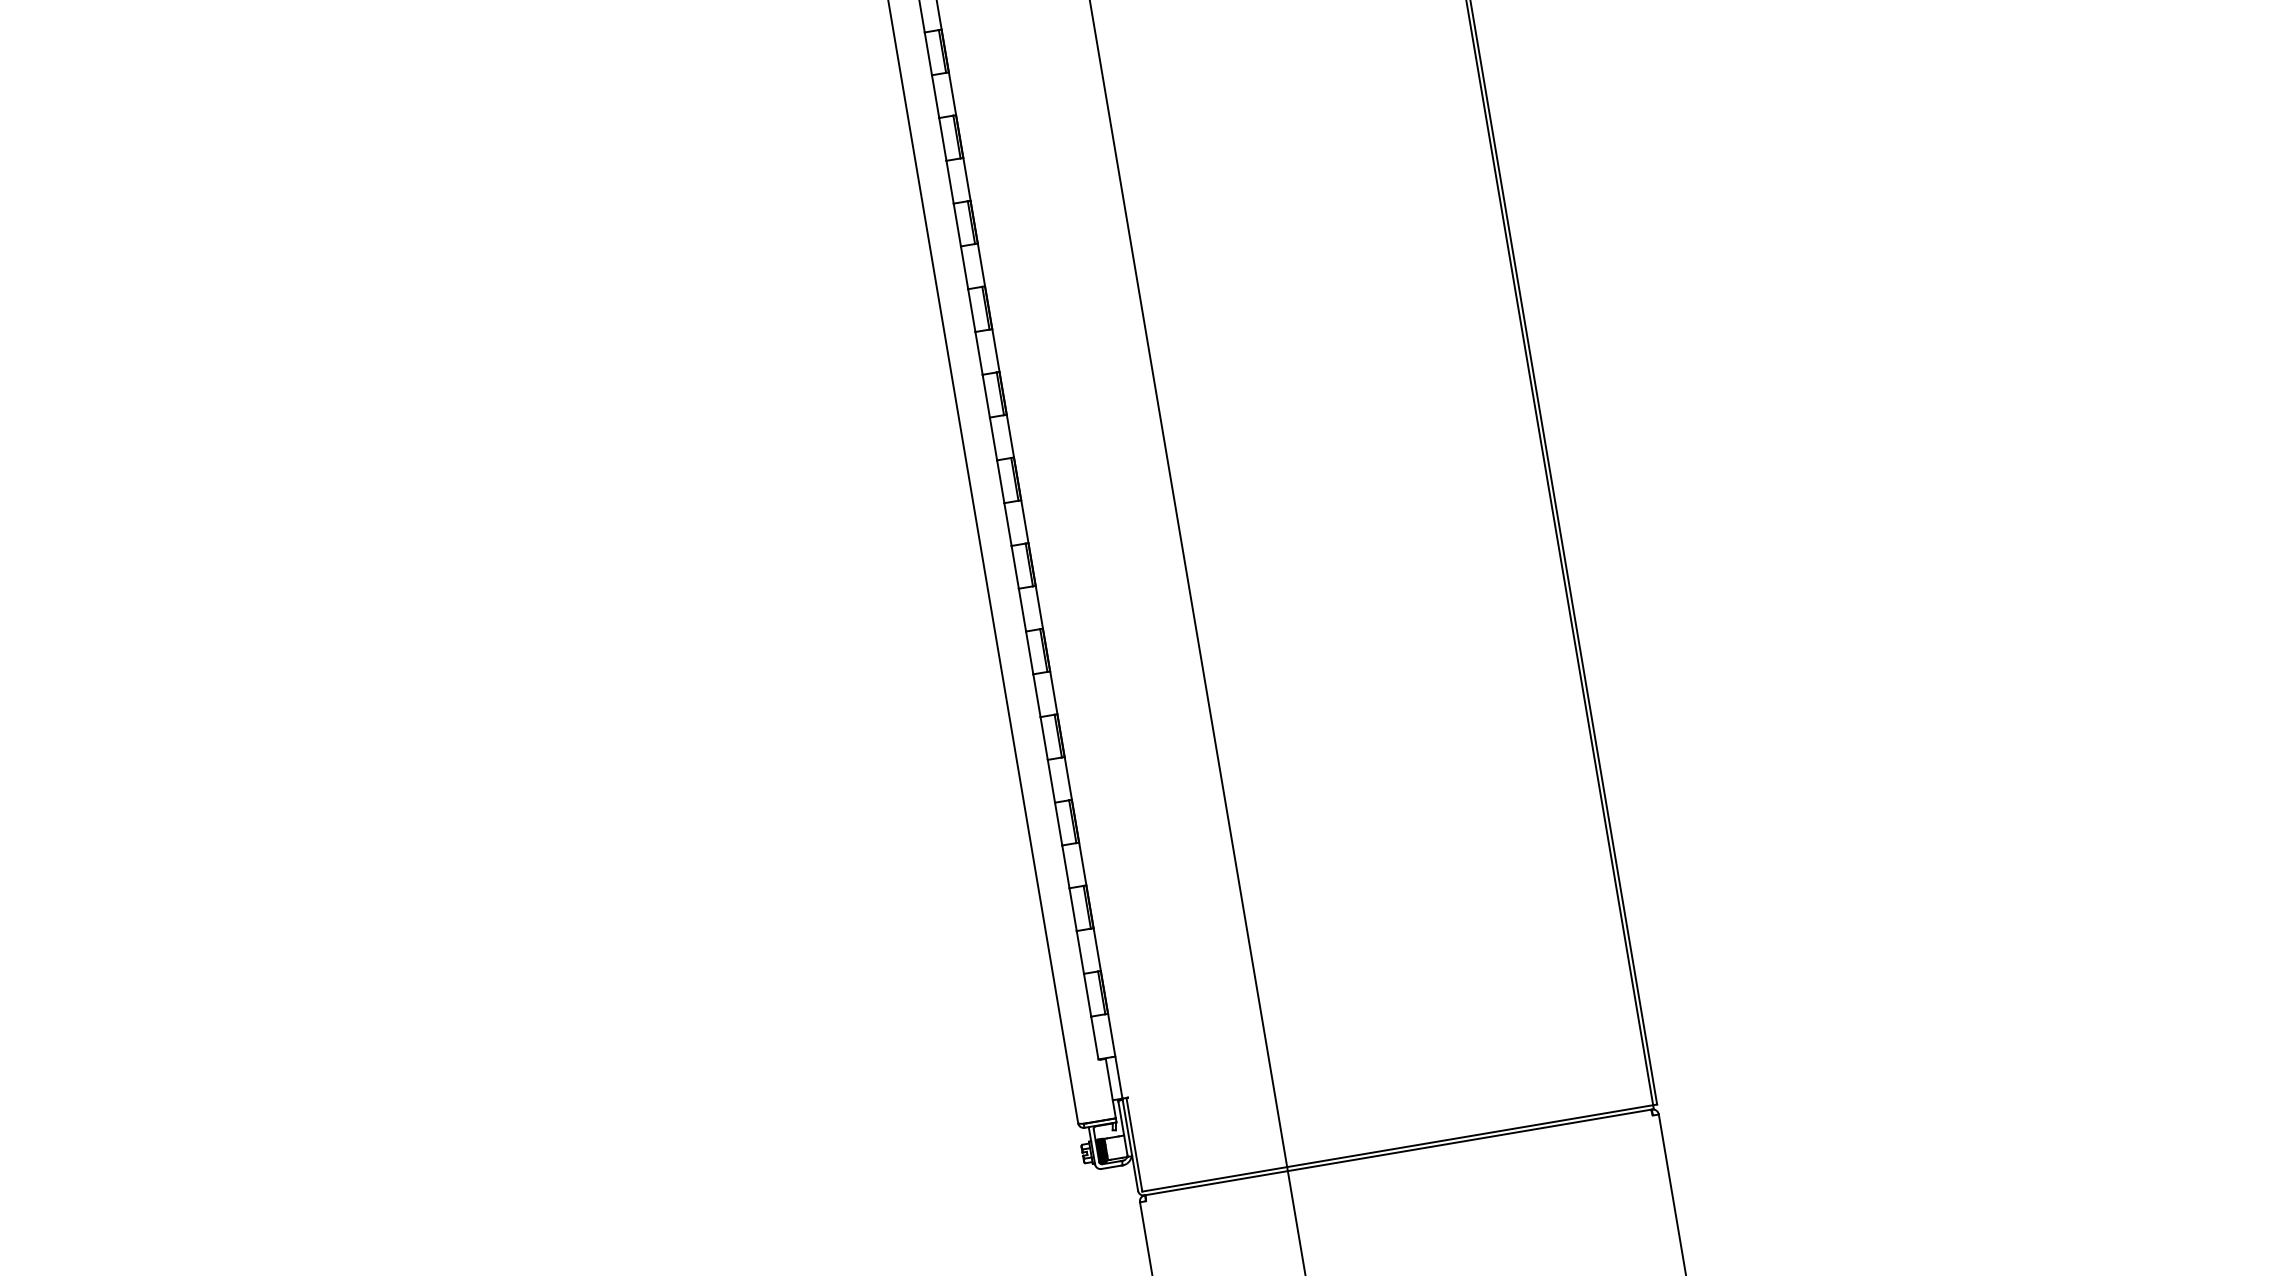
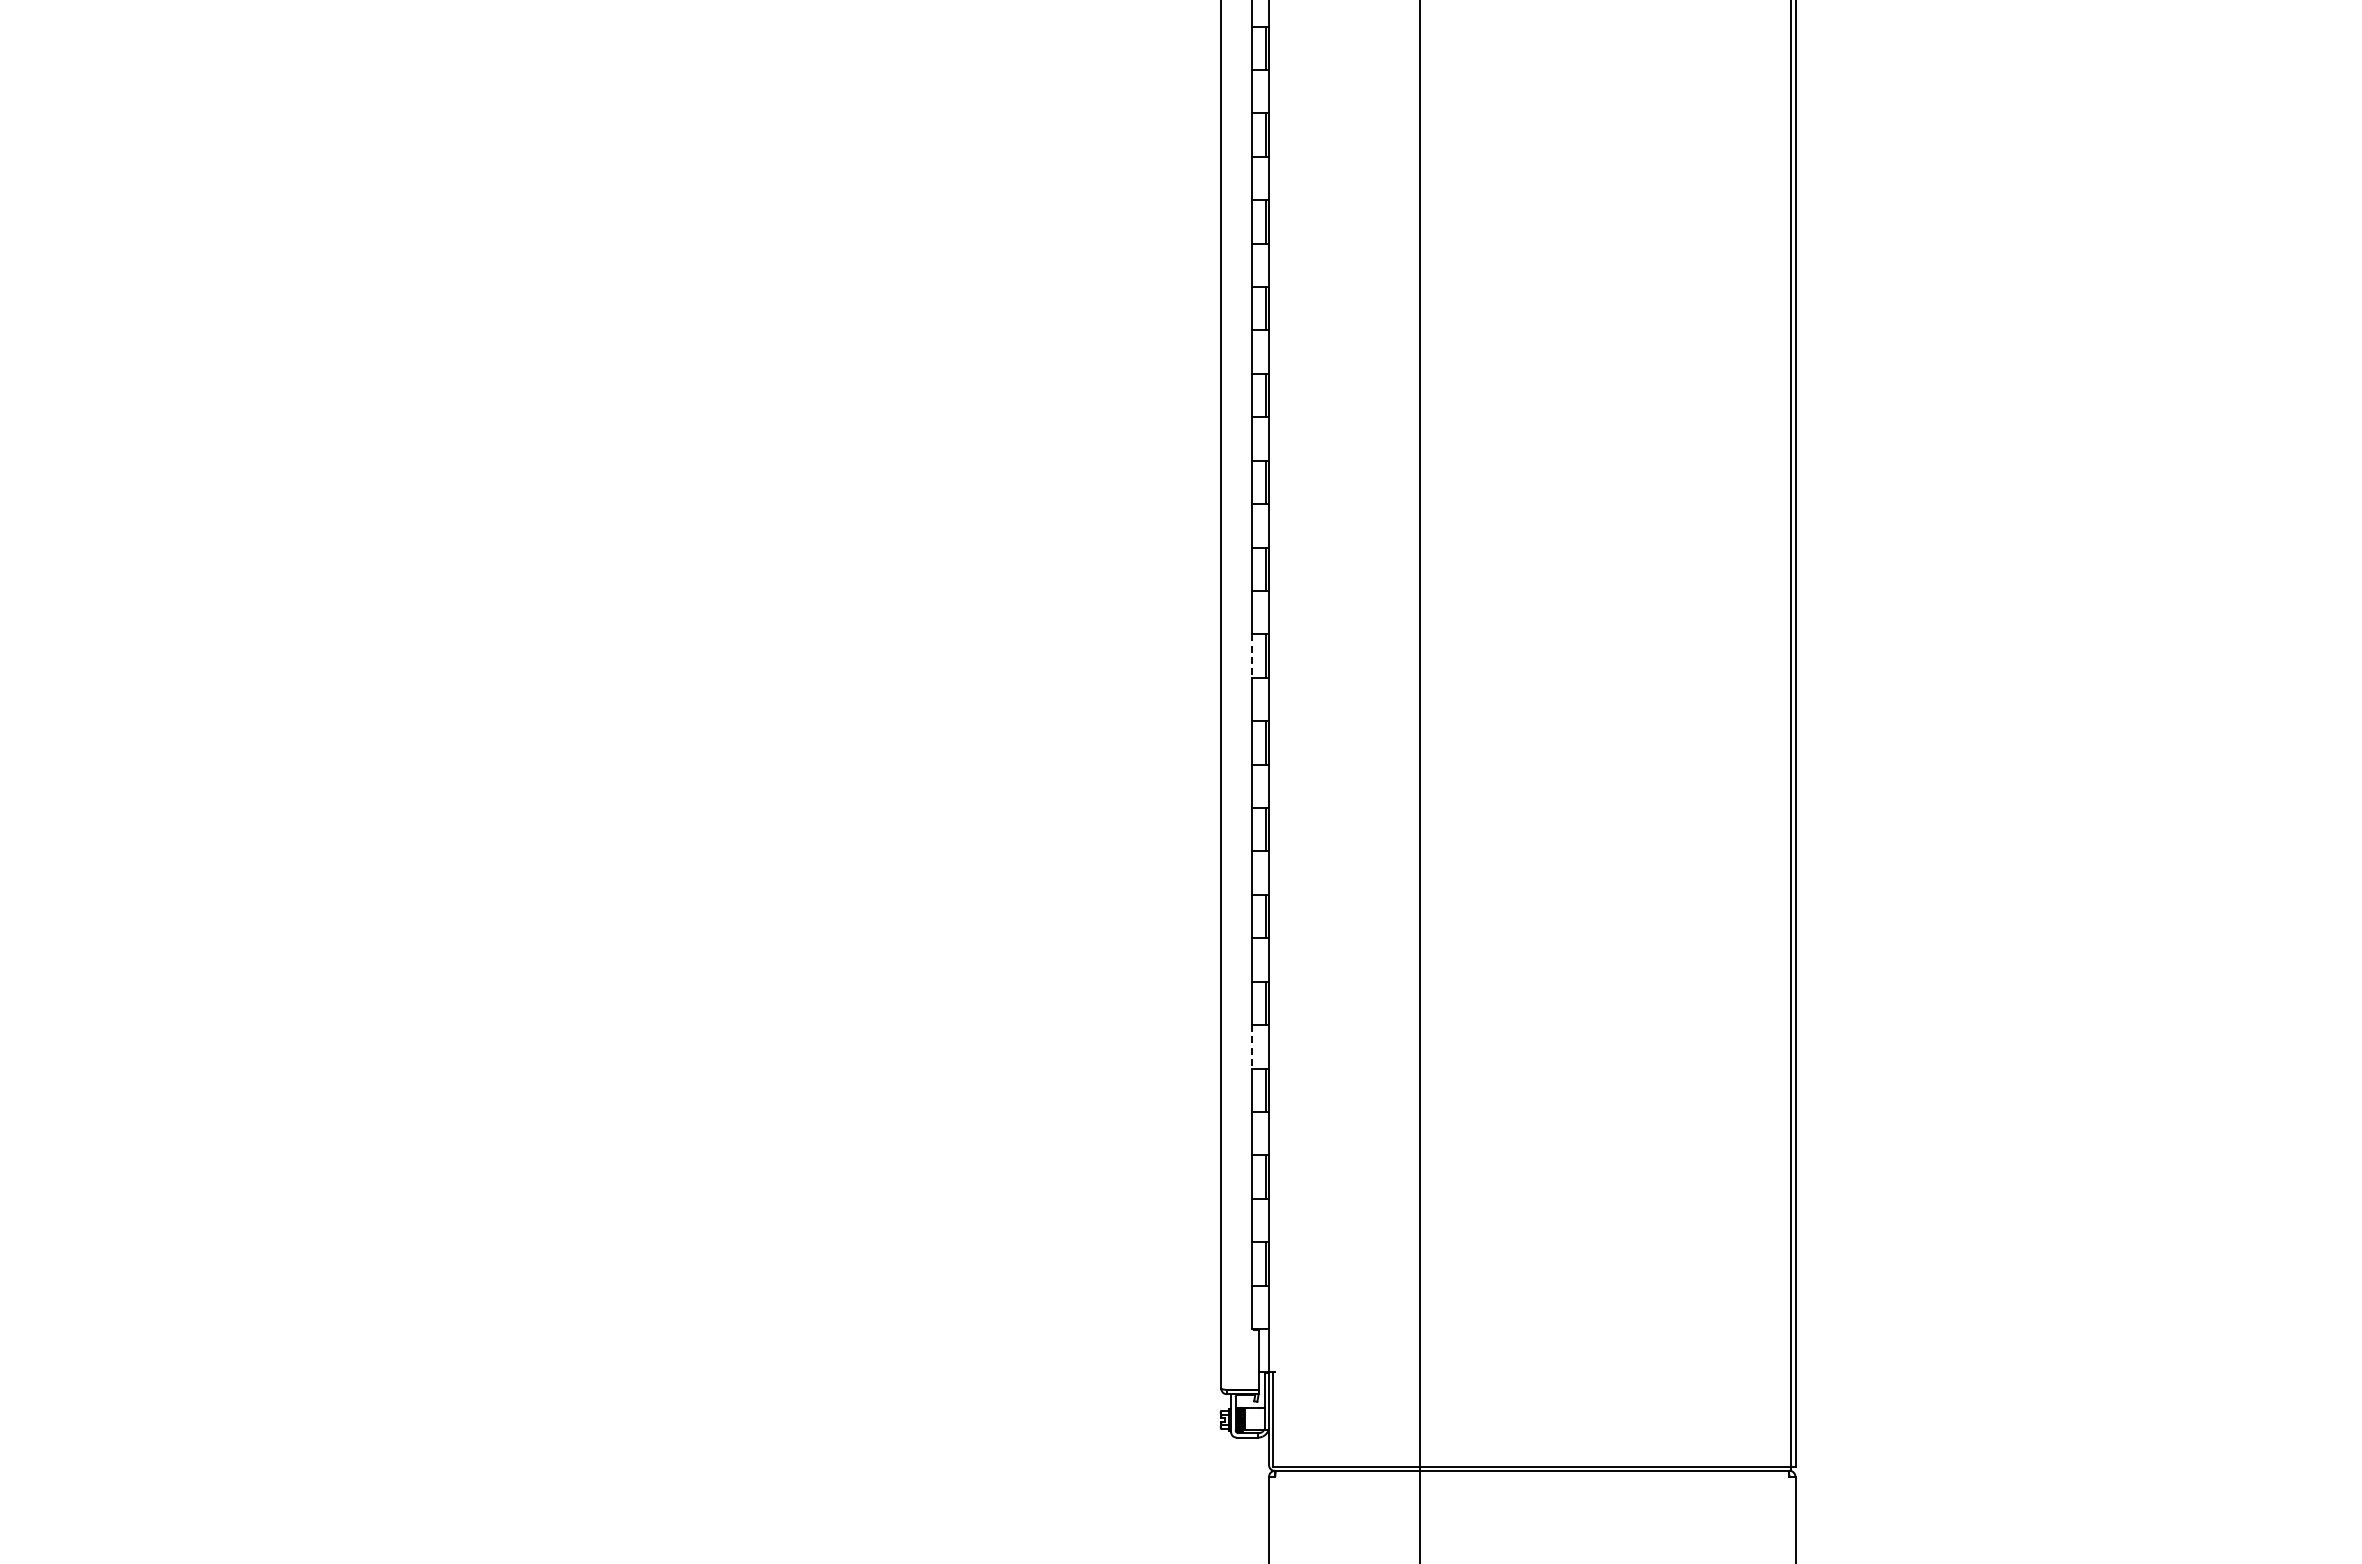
line: (985, 396) -> (1251, 656), solid -> dashed
line: (1050, 781) -> (1251, 1046), solid -> dashed

